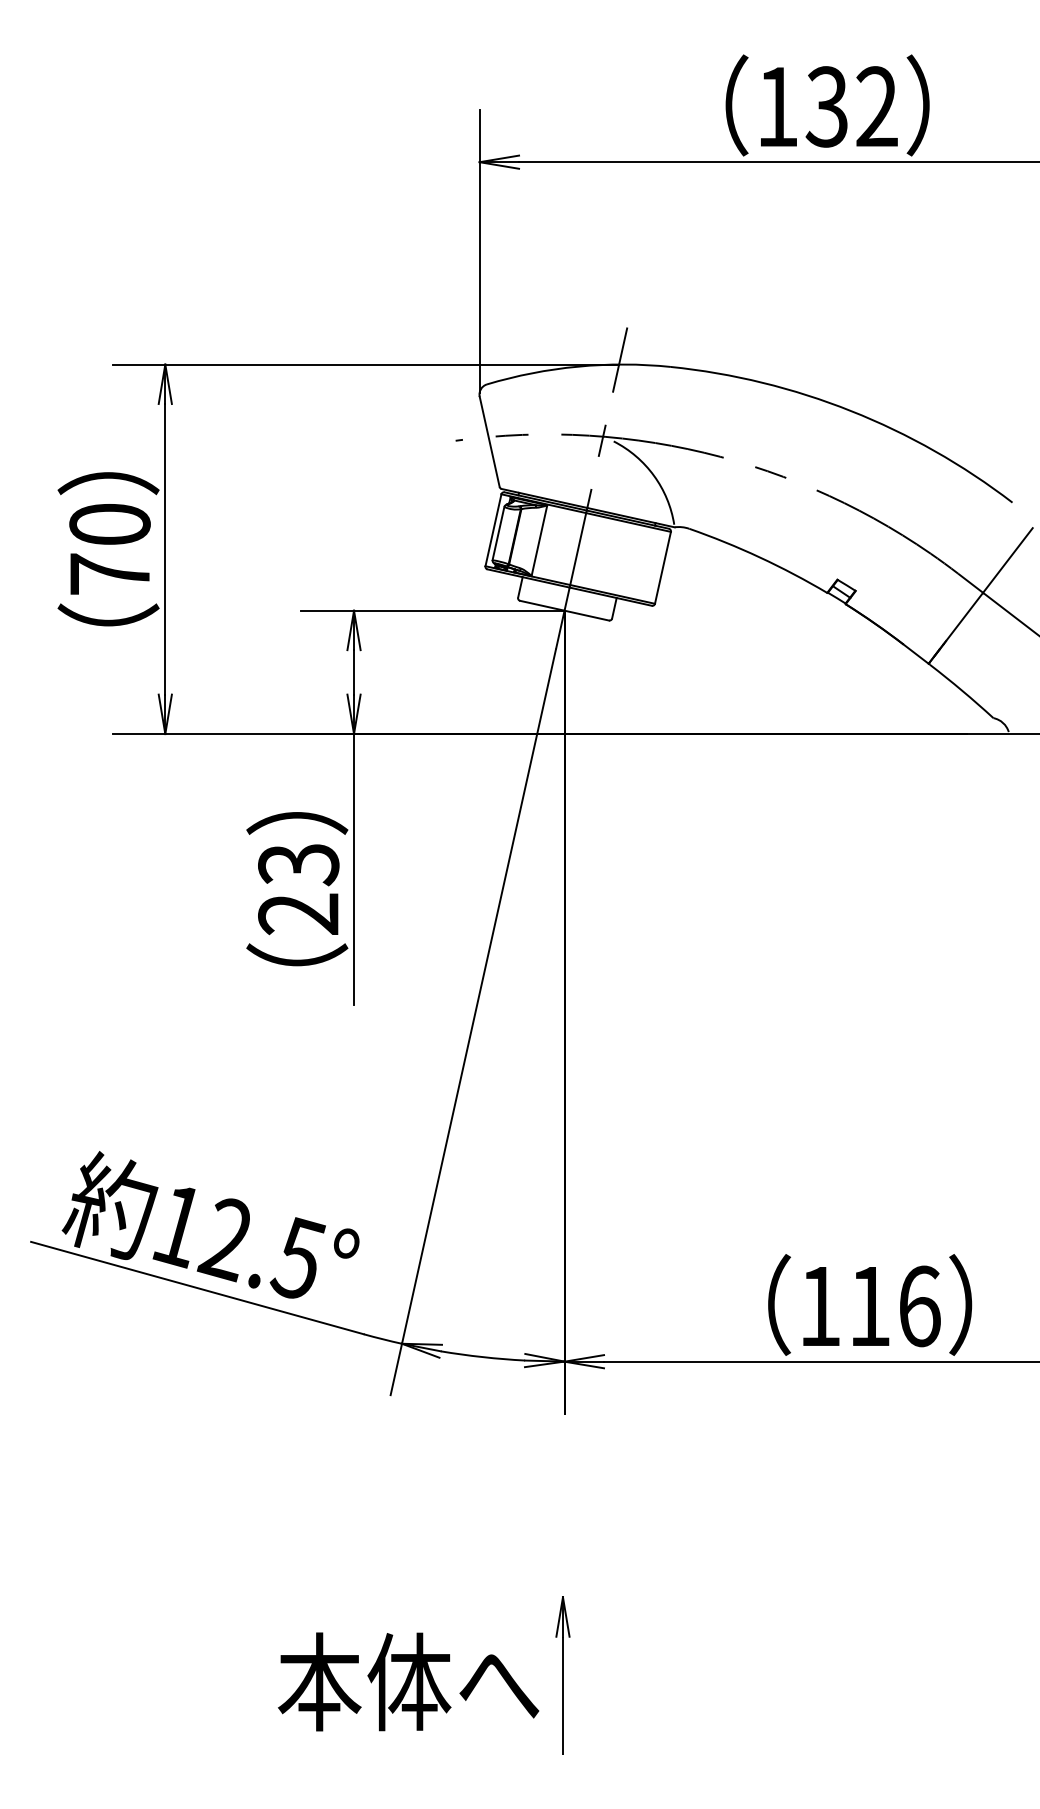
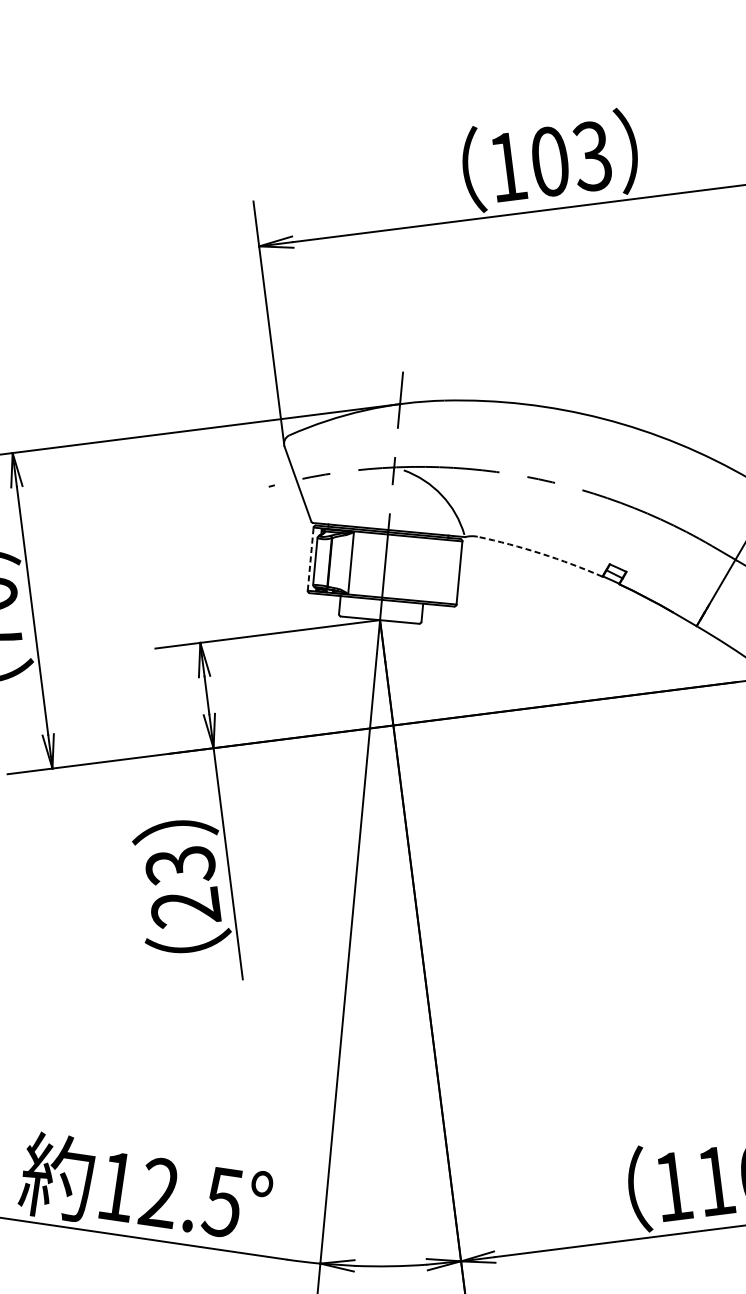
text: (851, 106) -> (570, 158), 132 -> 103
line: (493, 530) -> (310, 559), solid -> dashed
arc: (759, 557) -> (540, 553), solid -> dashed

